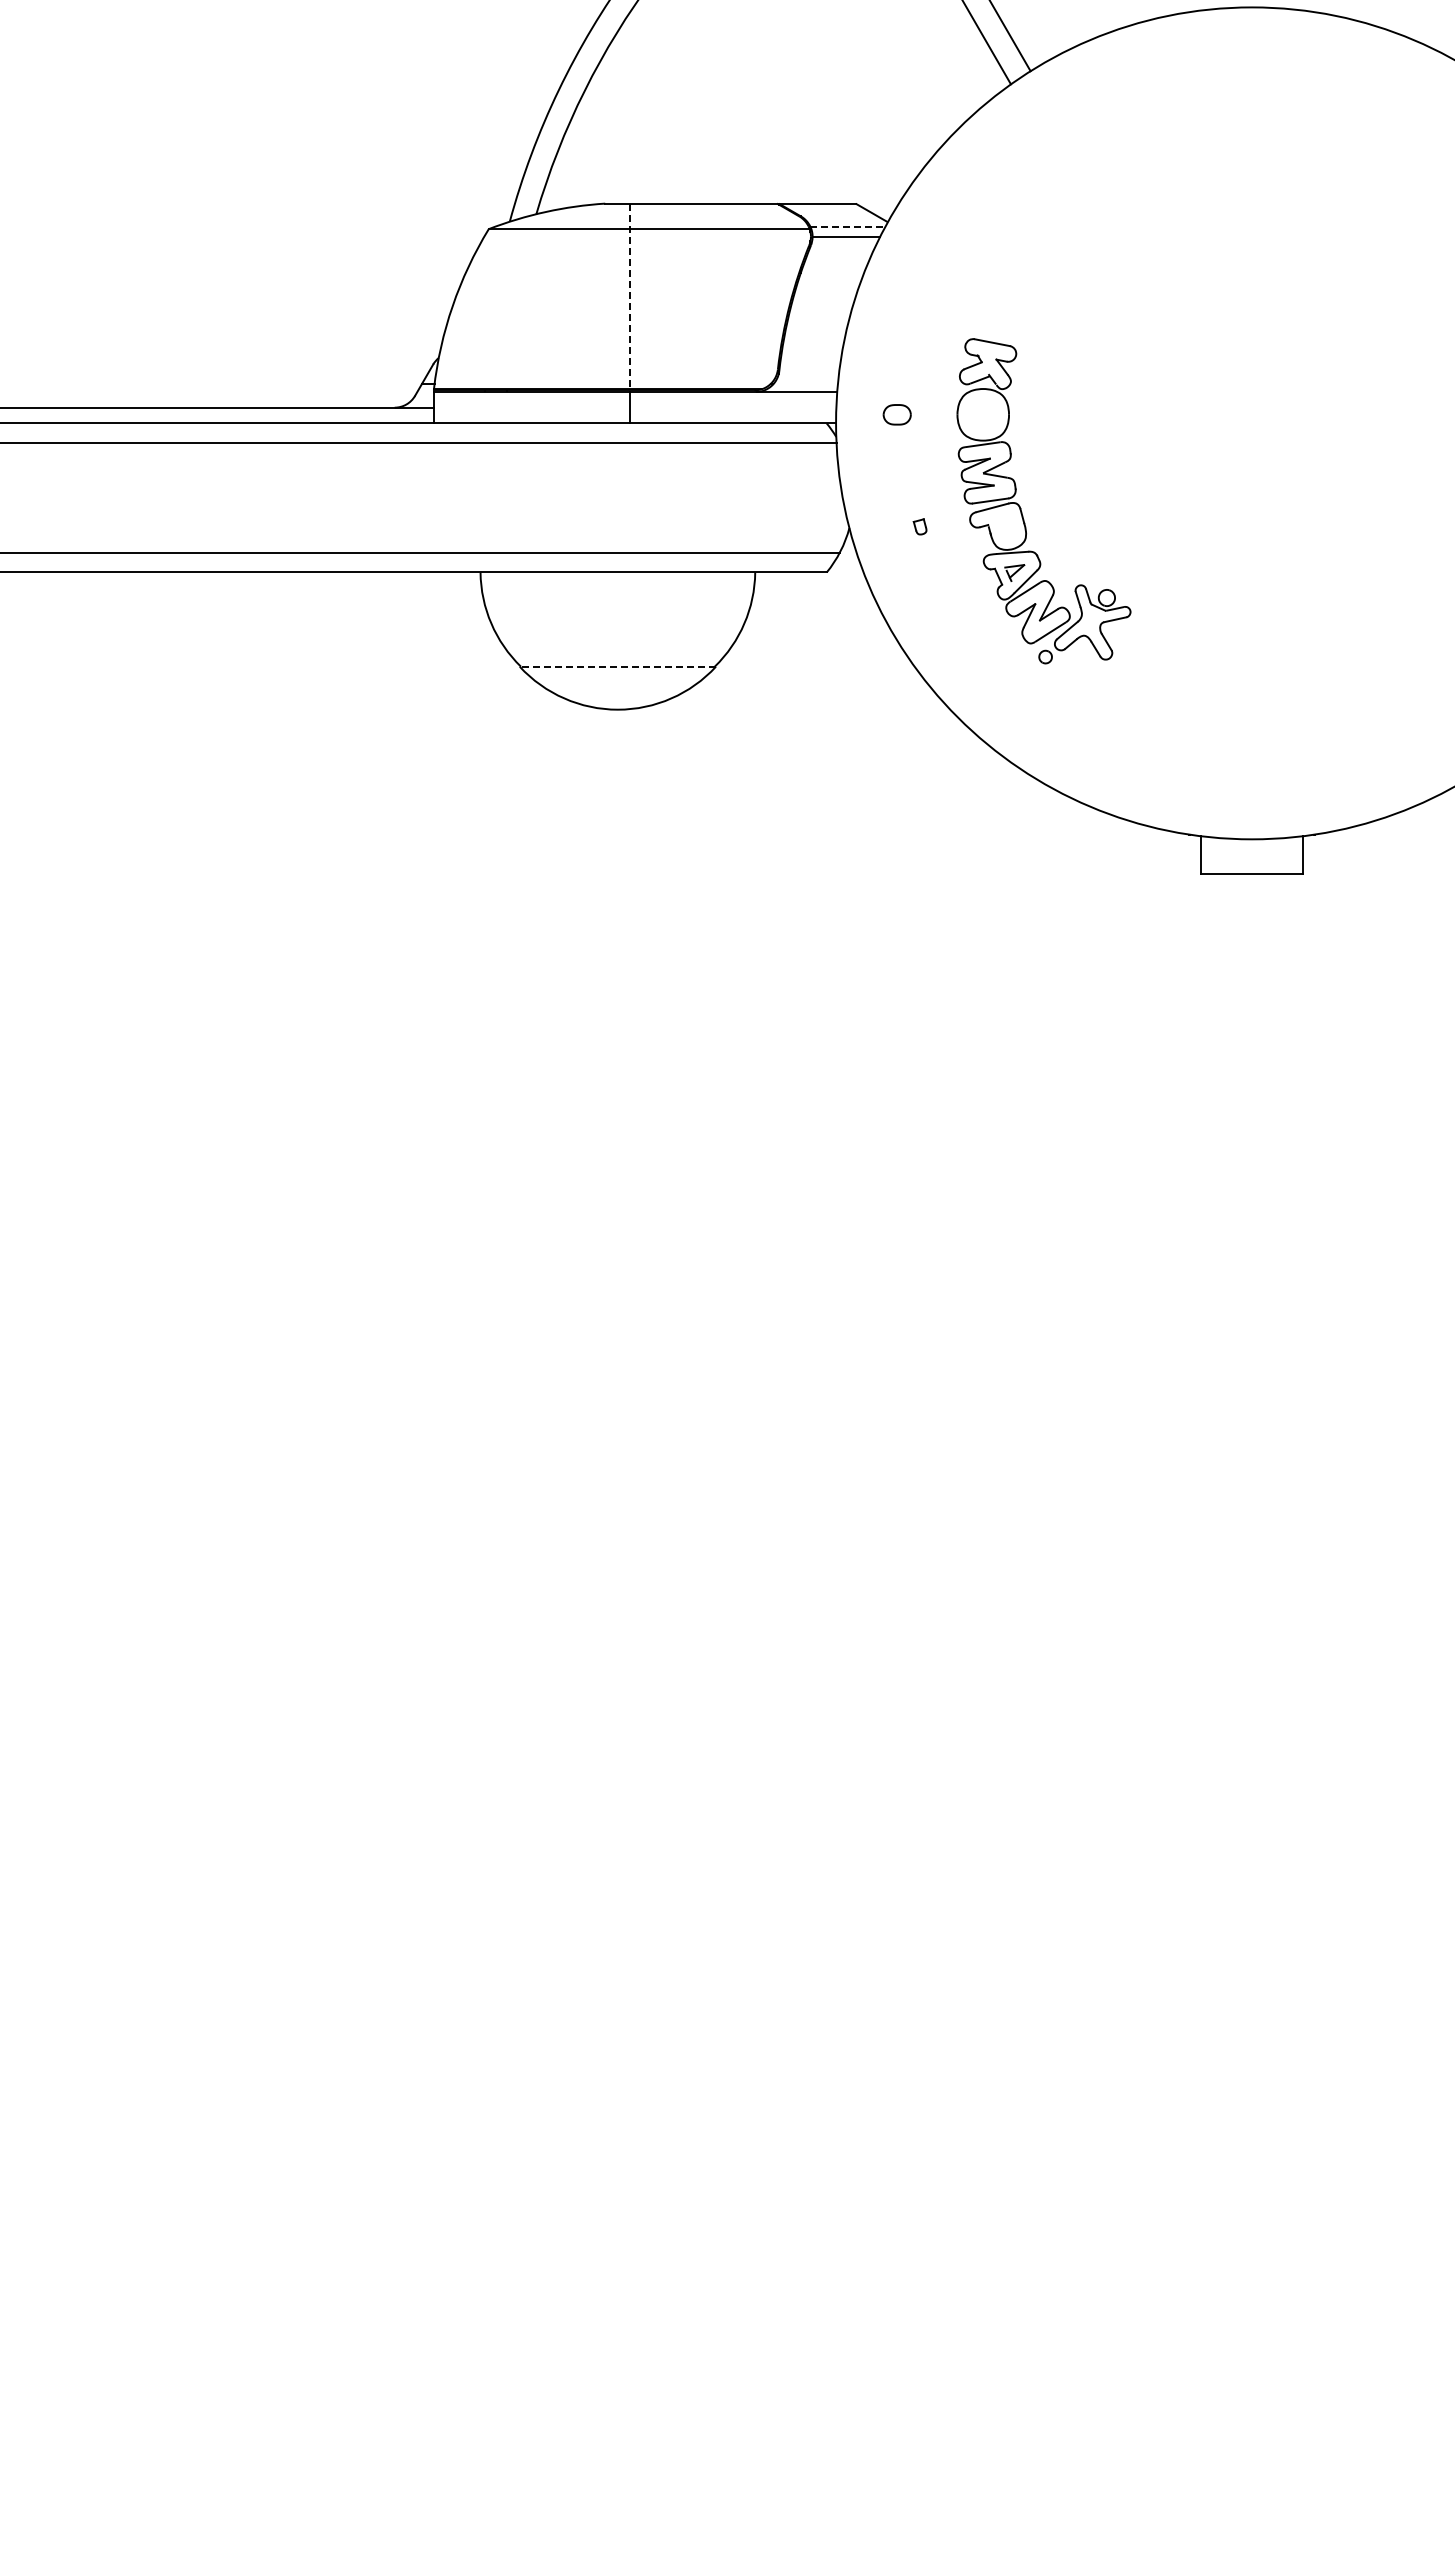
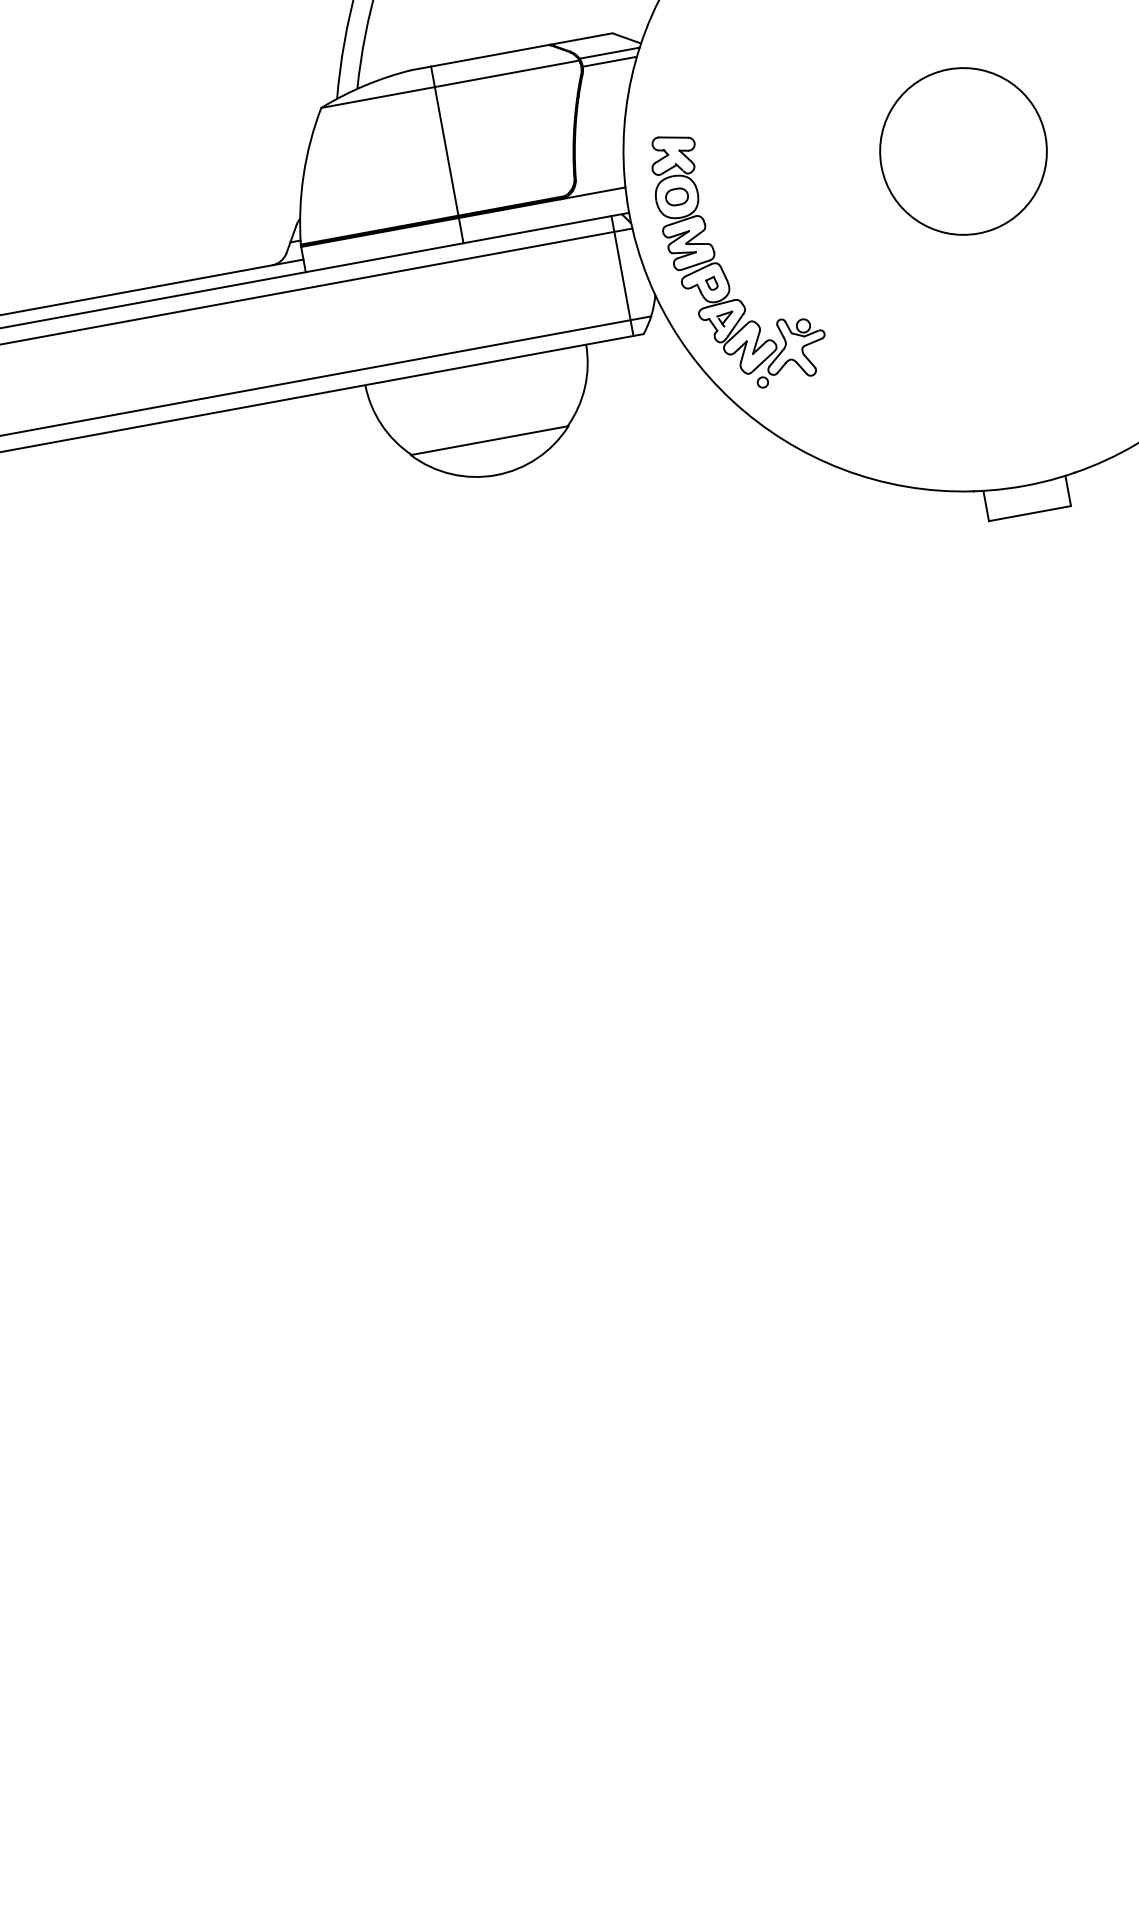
line: (848, 226) -> (610, 52), dashed -> solid
line: (630, 297) -> (445, 141), dashed -> solid
circle: (1251, 423) -> (963, 151), added
line: (814, 497) -> (622, 275), added
part: (1021, 508) -> (721, 266), moved
line: (617, 666) -> (489, 440), dashed -> solid

